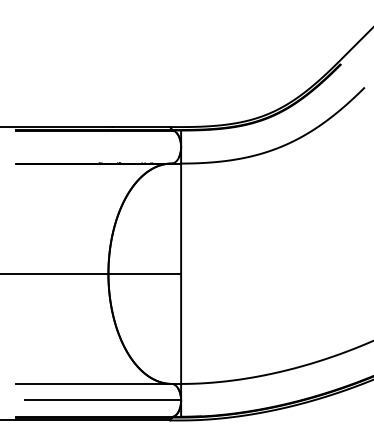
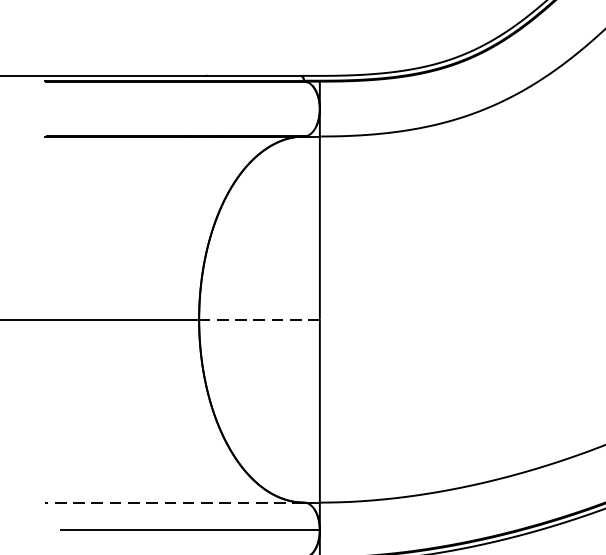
line: (144, 273) -> (259, 319), solid -> dashed
line: (93, 383) -> (174, 501), solid -> dashed

